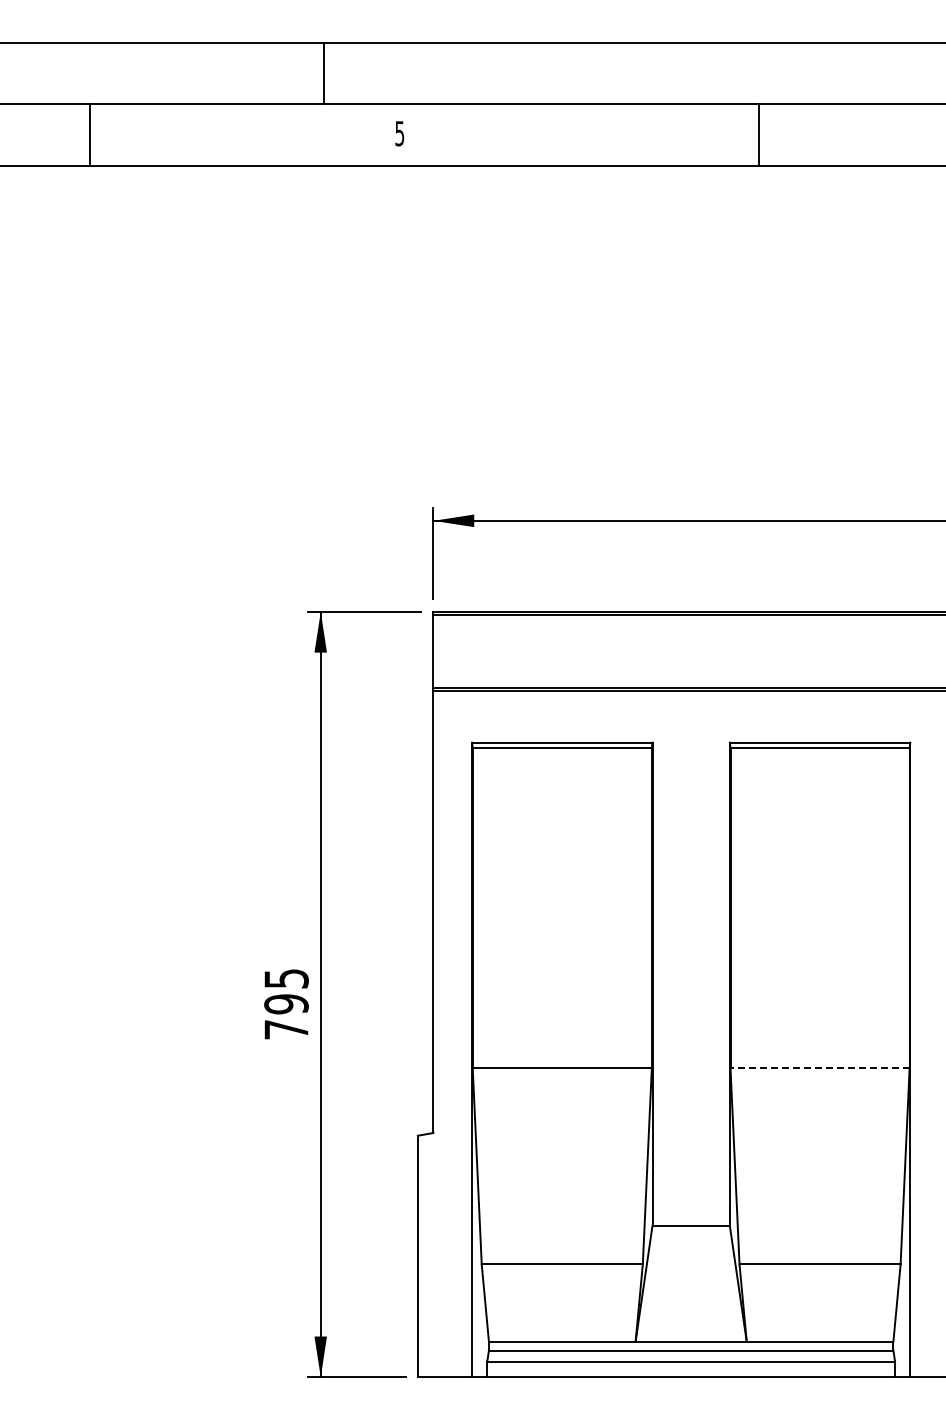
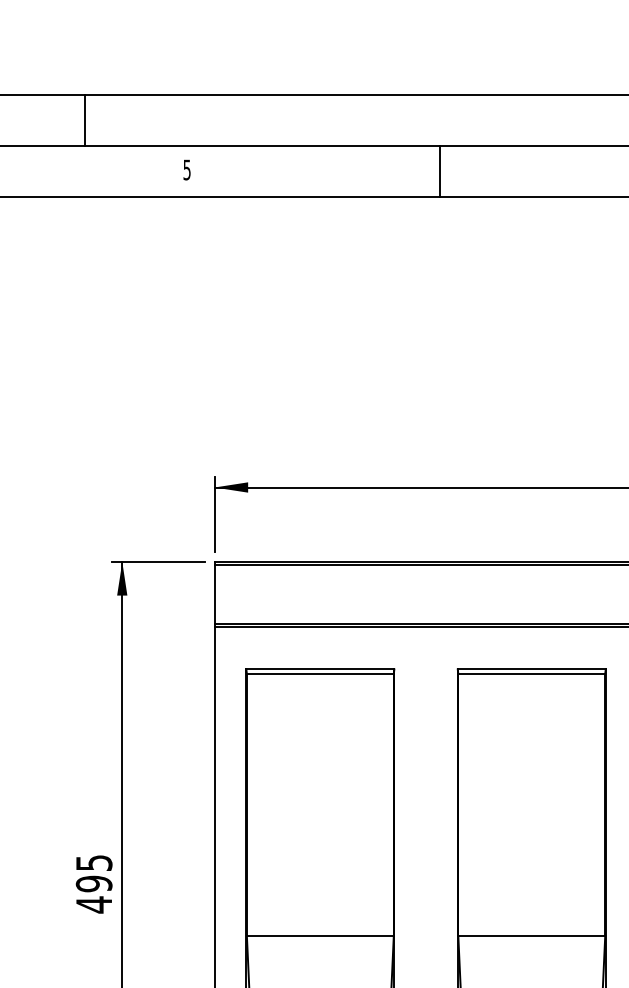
line: (323, 73) -> (85, 120), moved
line: (758, 135) -> (440, 171), moved
text: (286, 1029) -> (94, 904), 795 -> 495
line: (820, 1068) -> (532, 936), dashed -> solid

